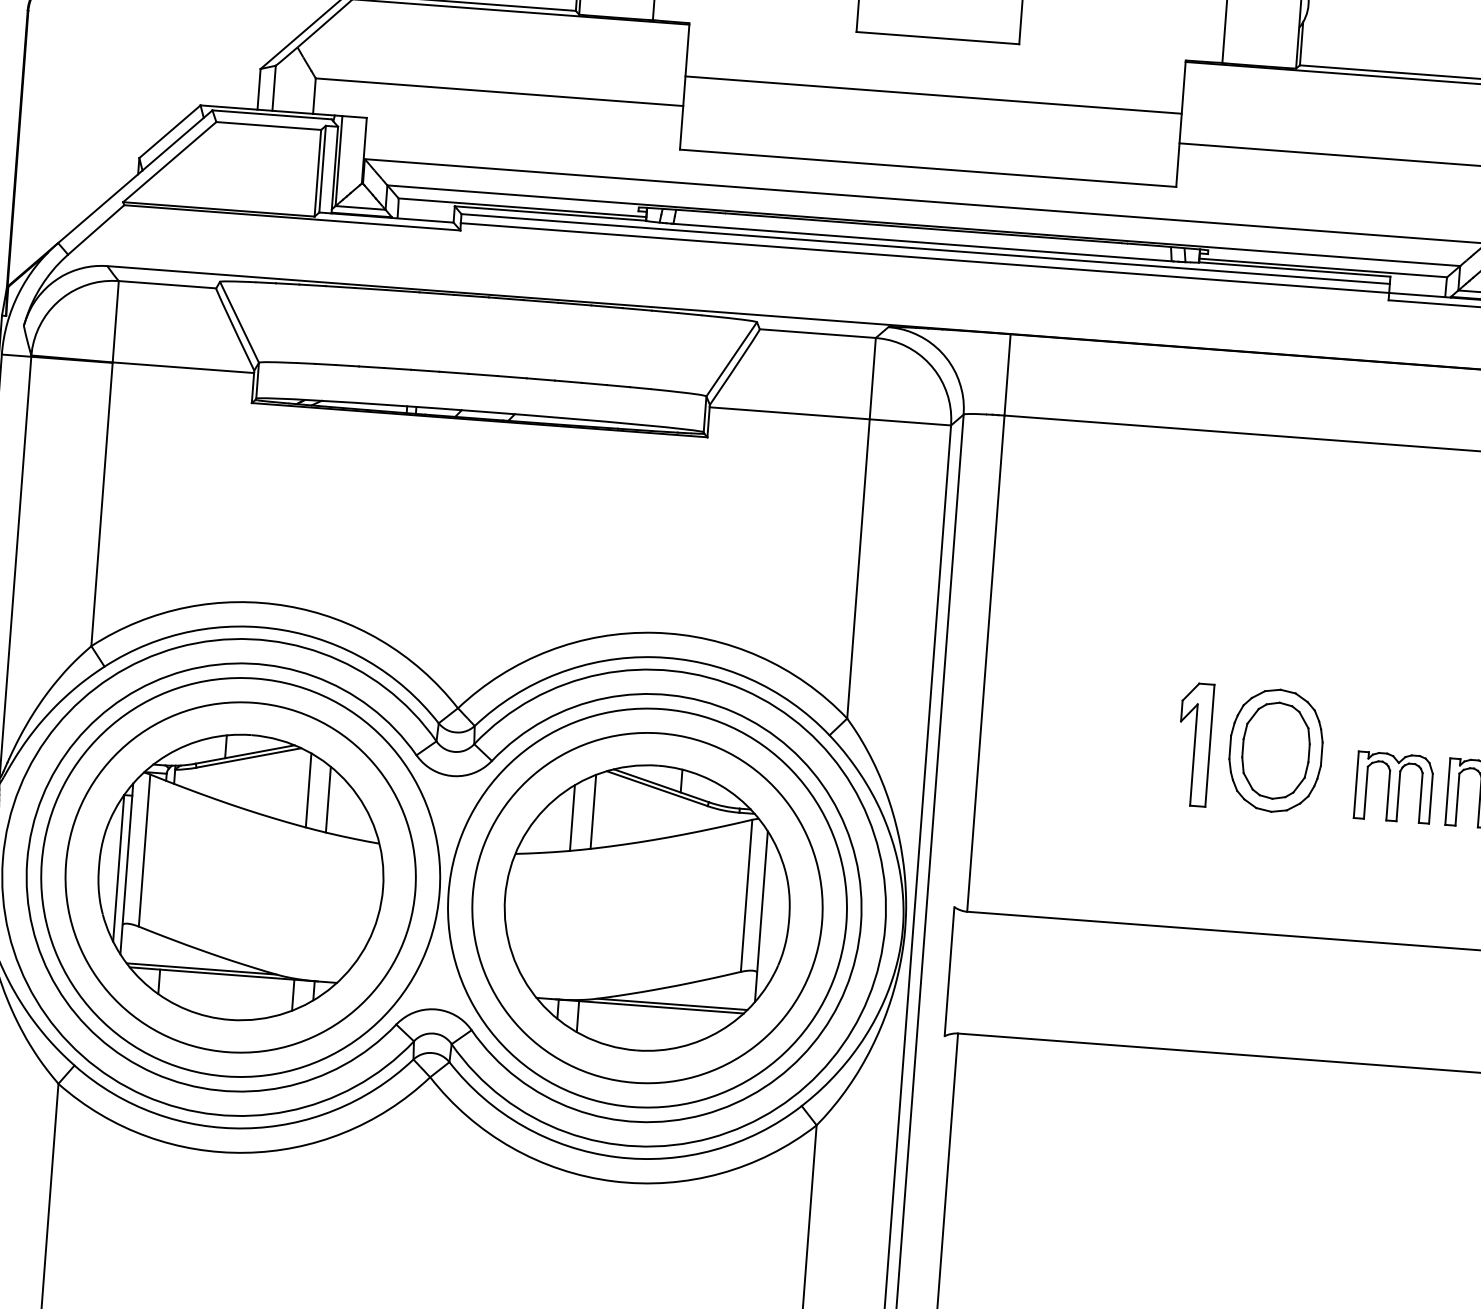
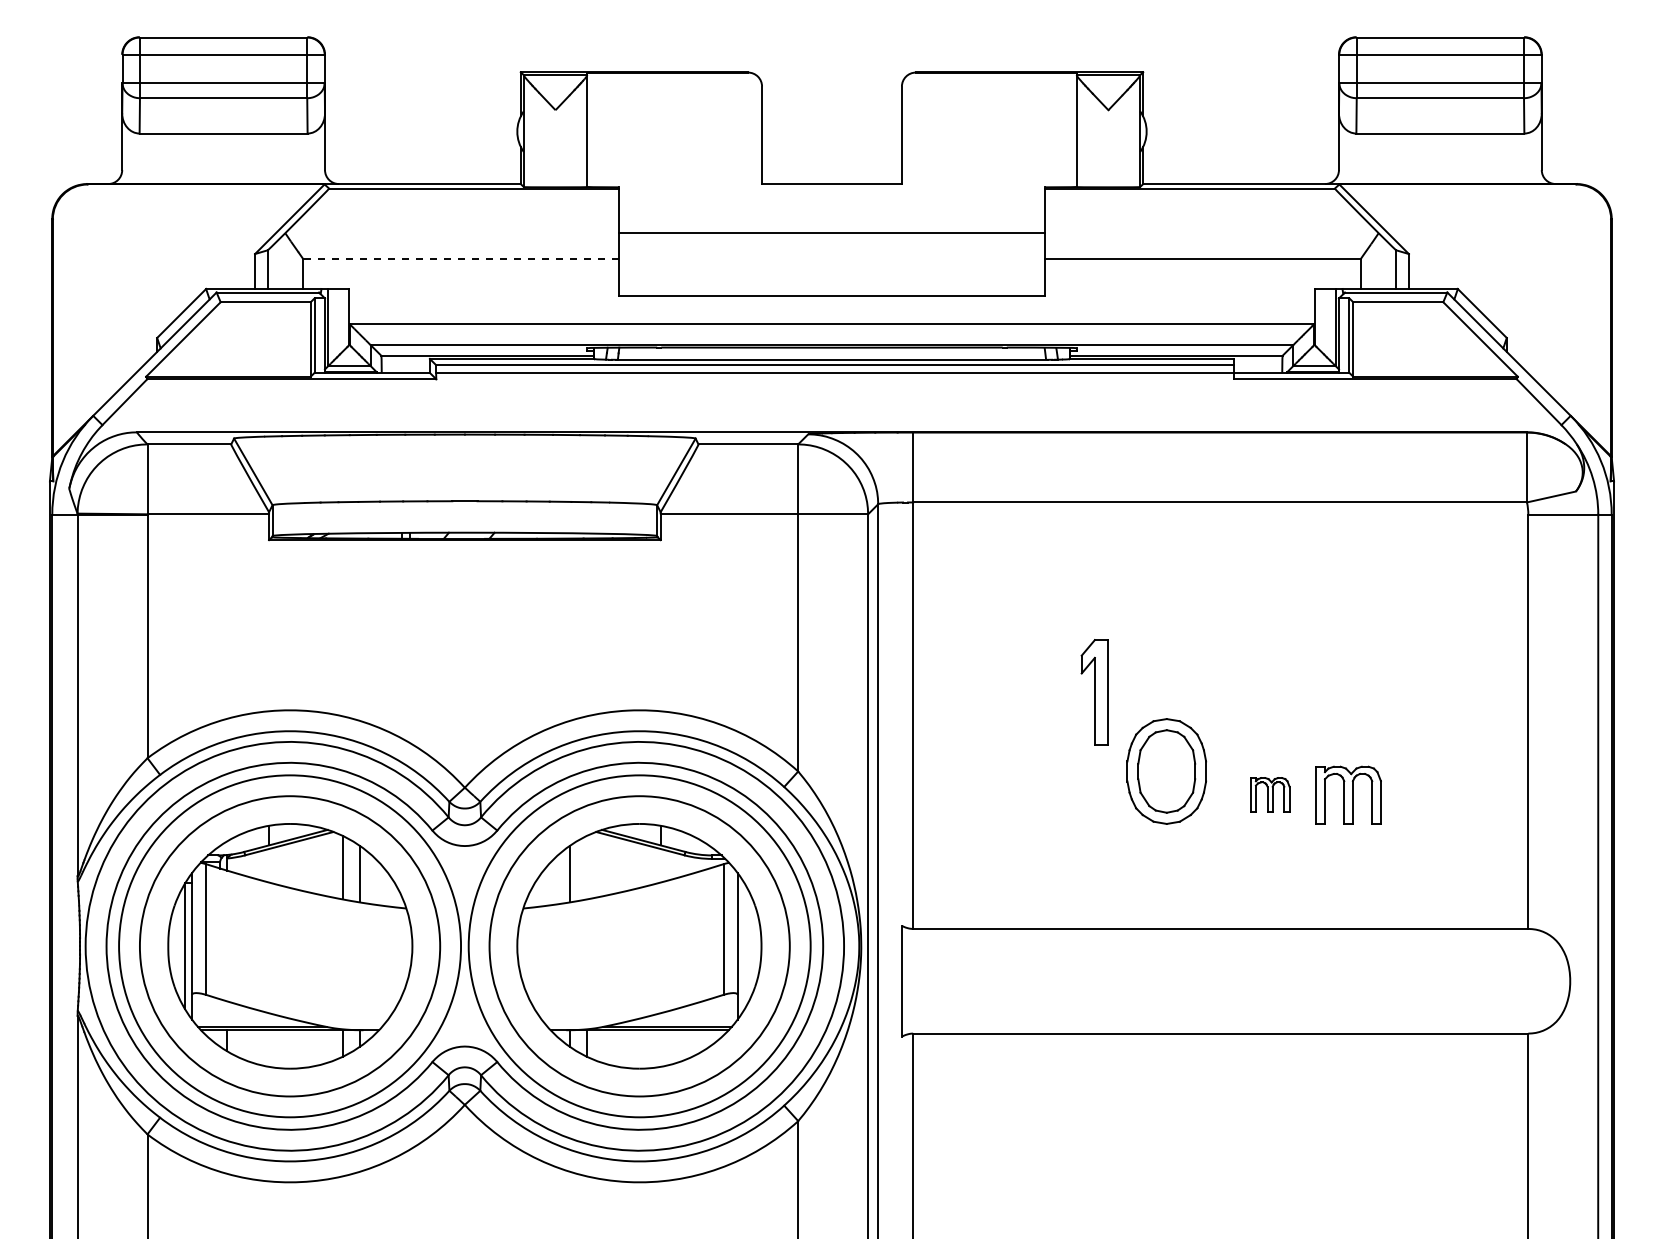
line: (499, 92) -> (460, 258), solid -> dashed
part: (1194, 744) -> (1094, 692), moved
part: (1394, 786) -> (1270, 794), size x0.6
line: (593, 811) -> (587, 867), removed

